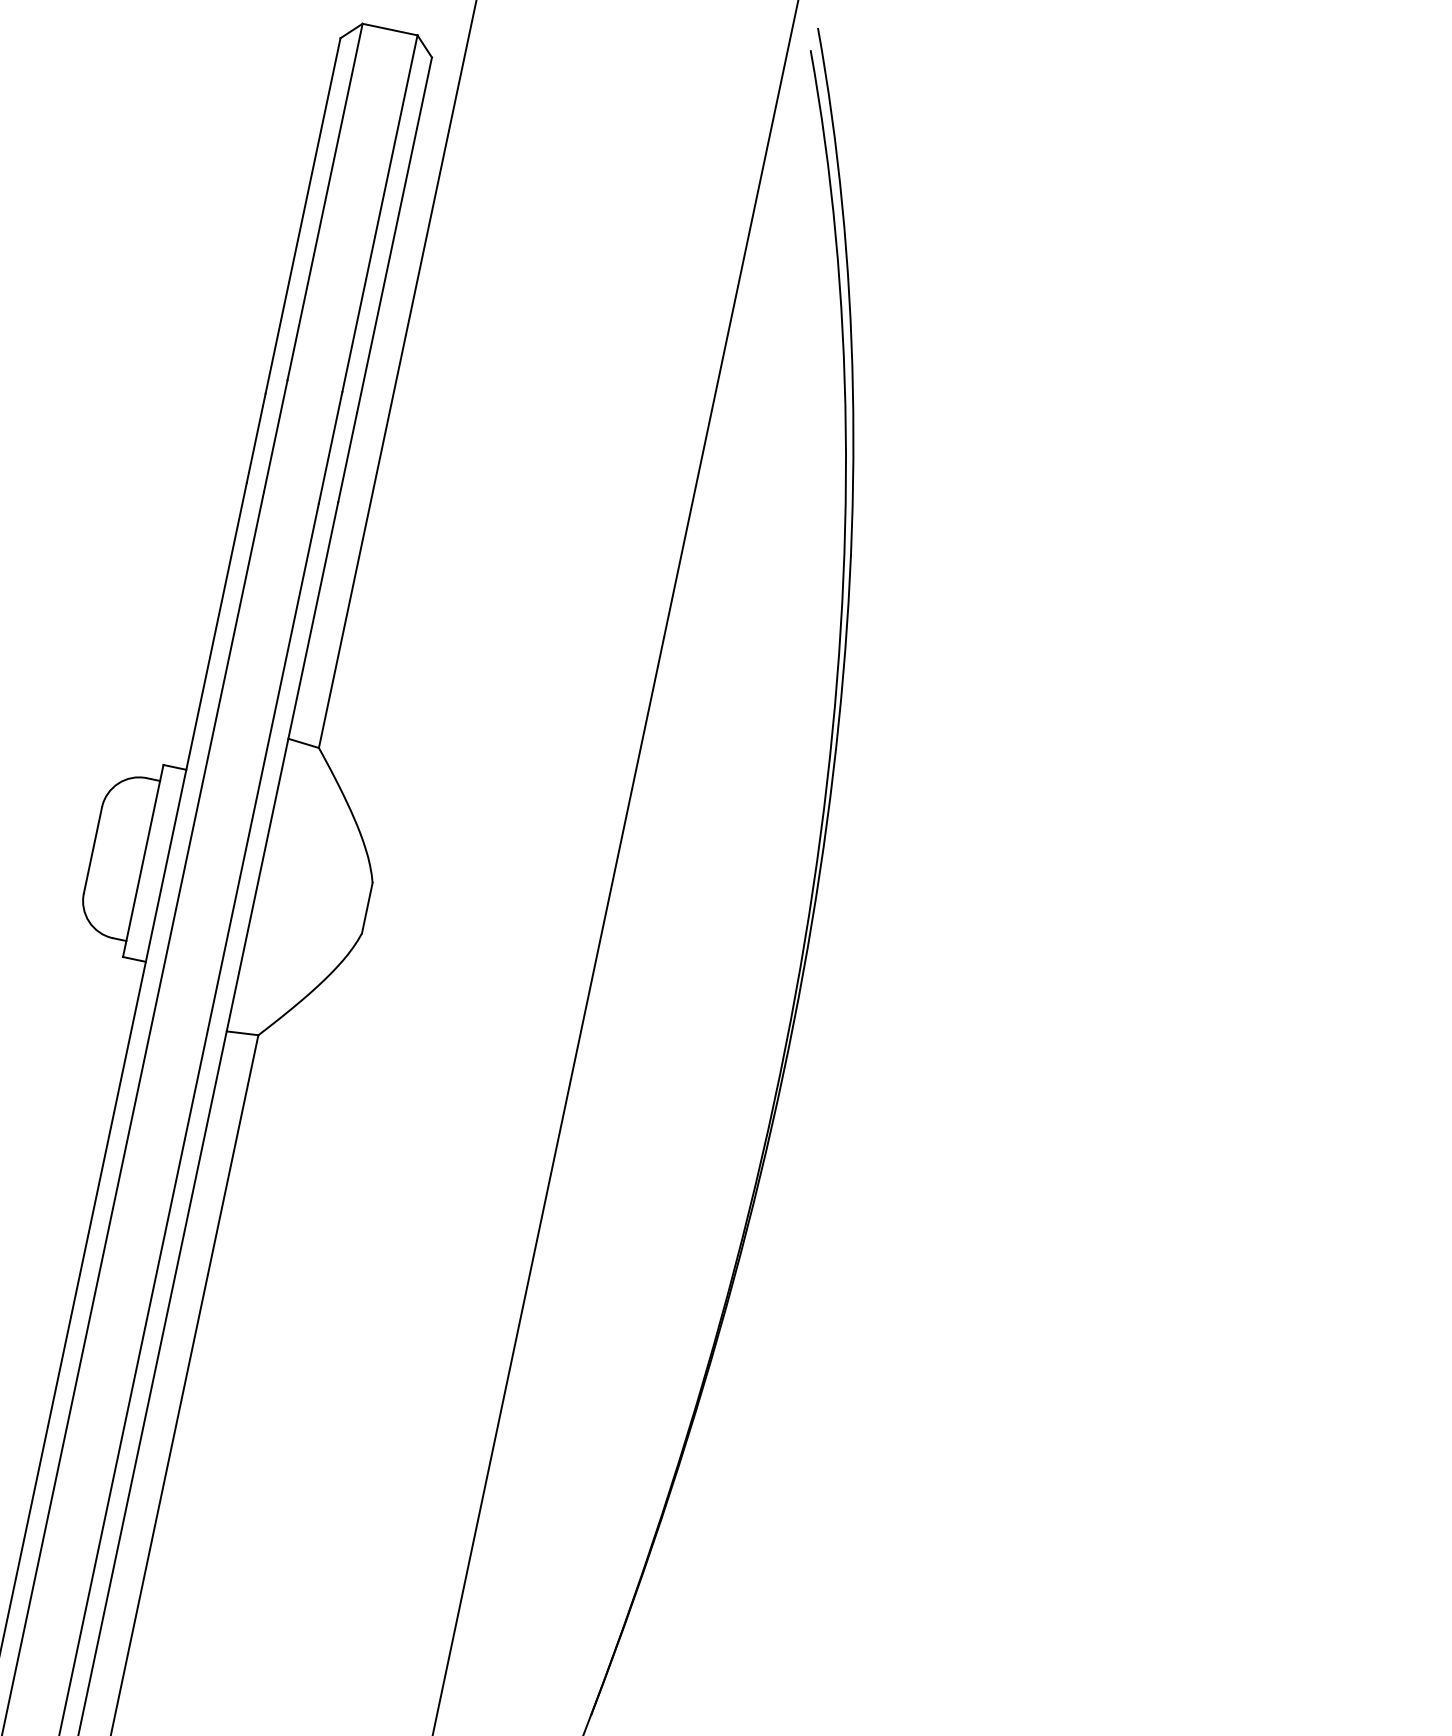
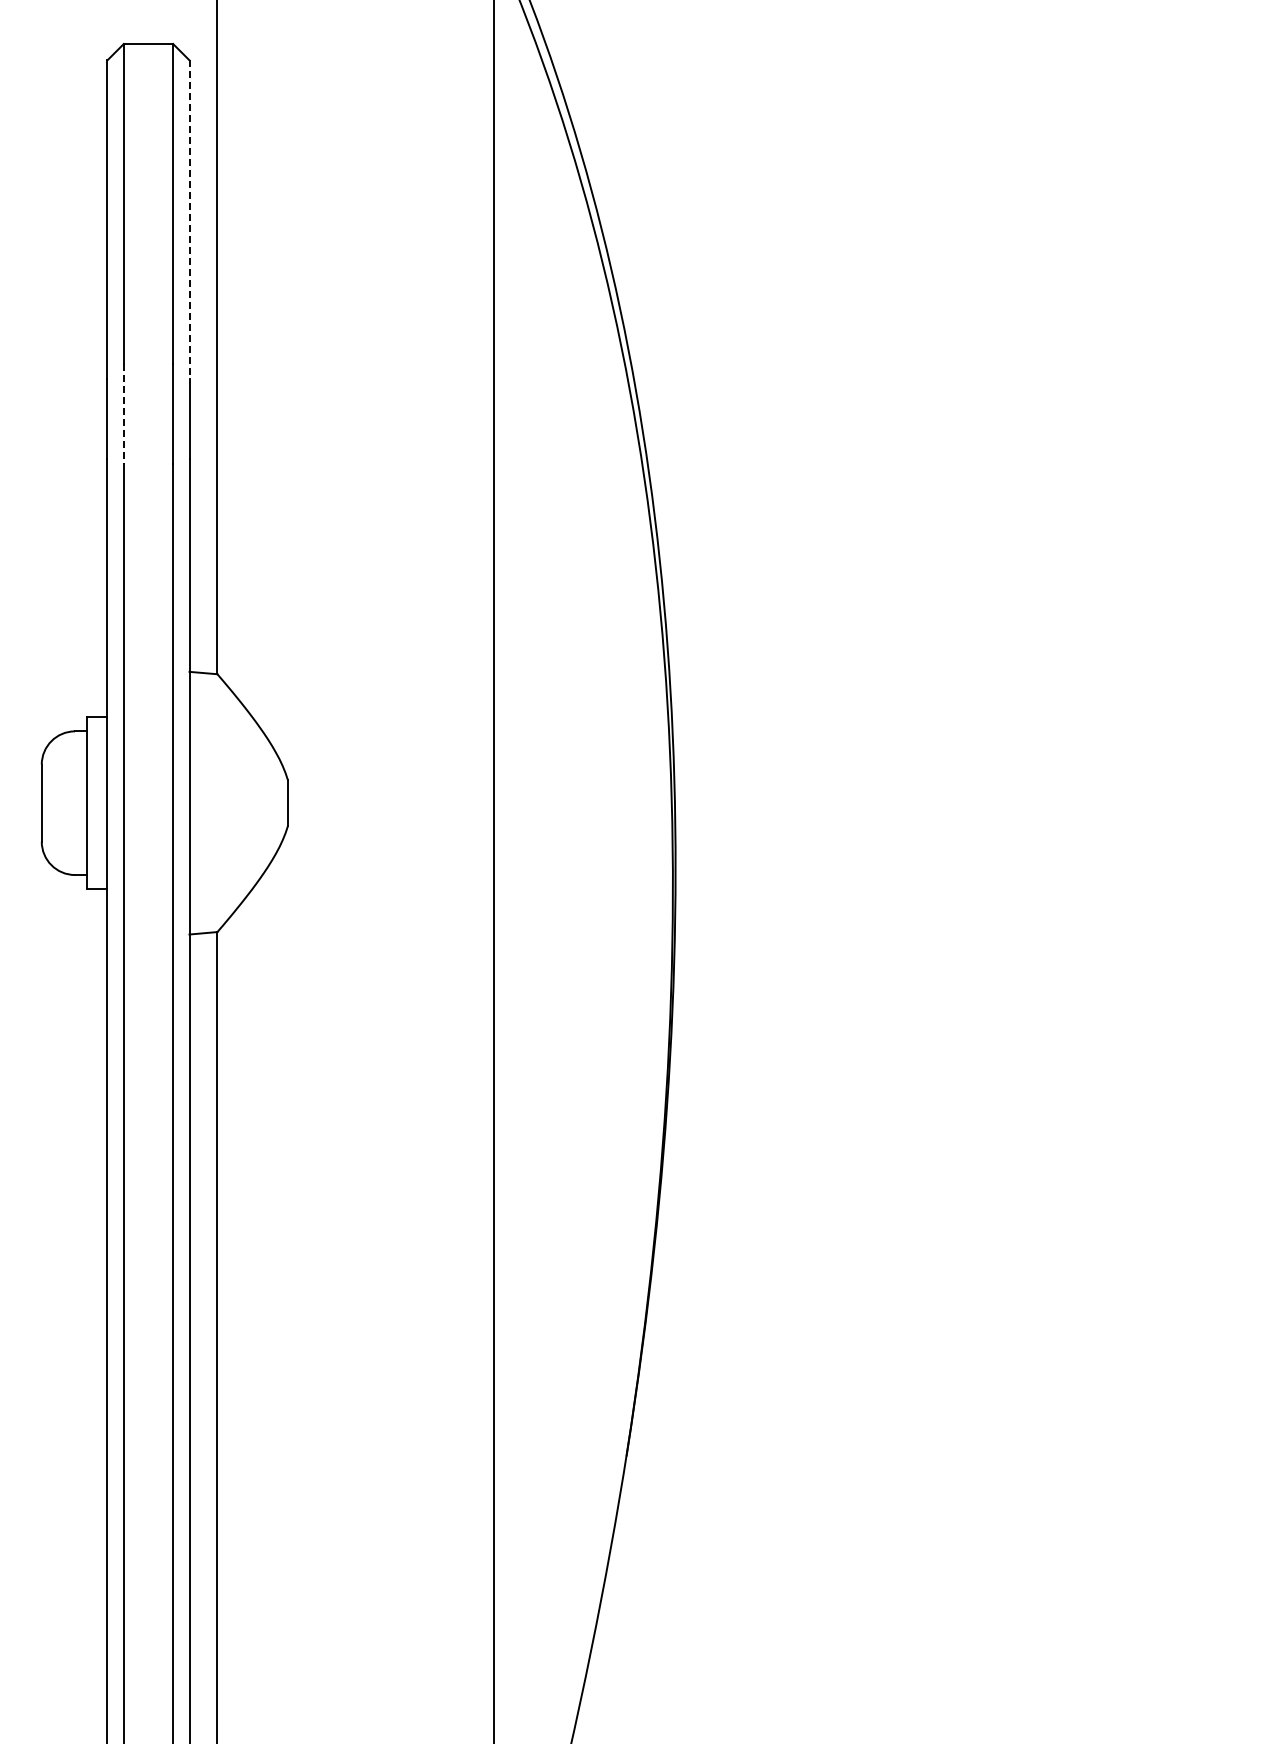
line: (394, 235) -> (189, 220), solid -> dashed
line: (275, 436) -> (123, 414), solid -> dashed

